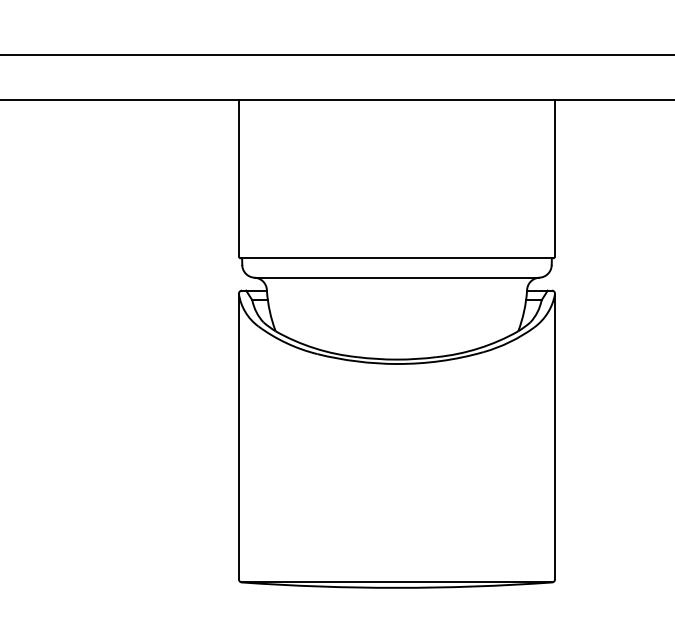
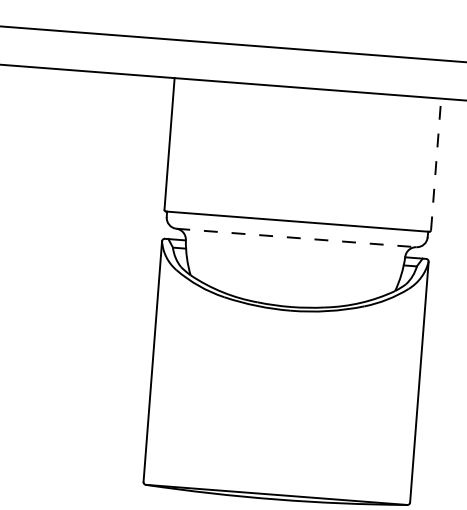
line: (555, 177) -> (436, 163), solid -> dashed
line: (397, 277) -> (296, 237), solid -> dashed

